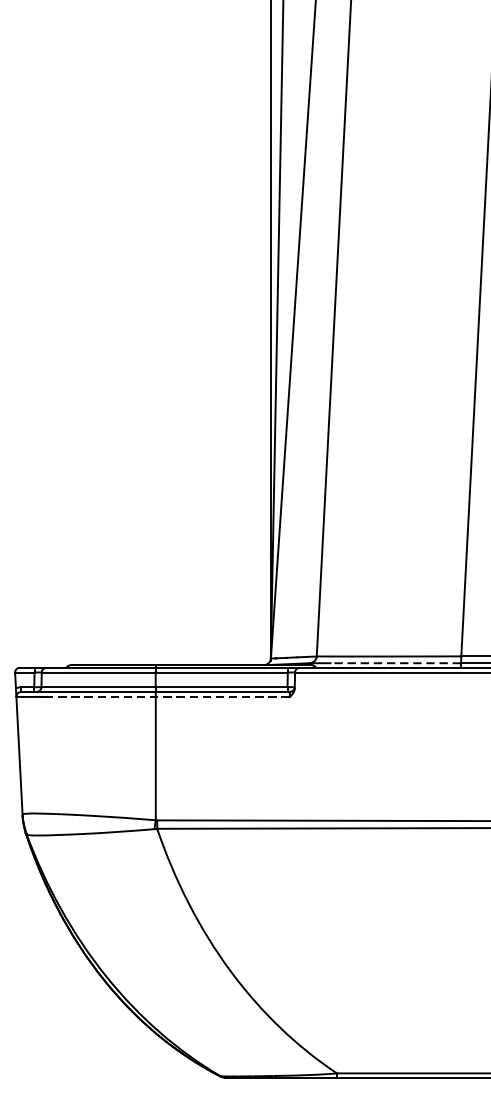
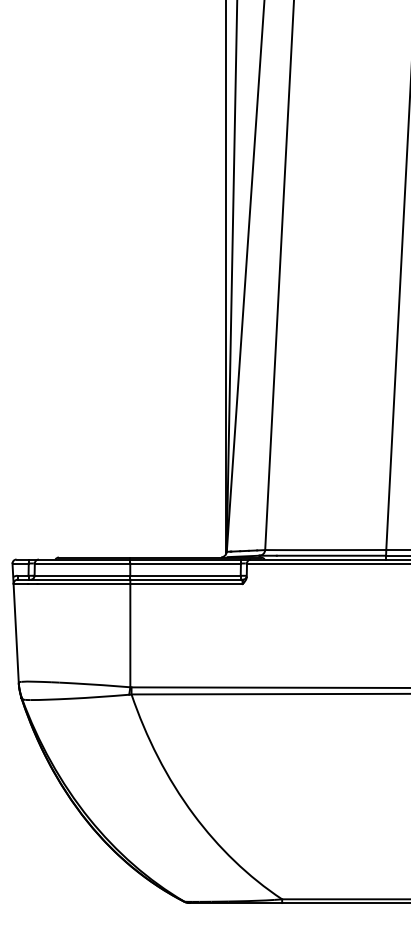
line: (395, 662) -> (331, 555), dashed -> solid
line: (166, 697) -> (139, 584), dashed -> solid

